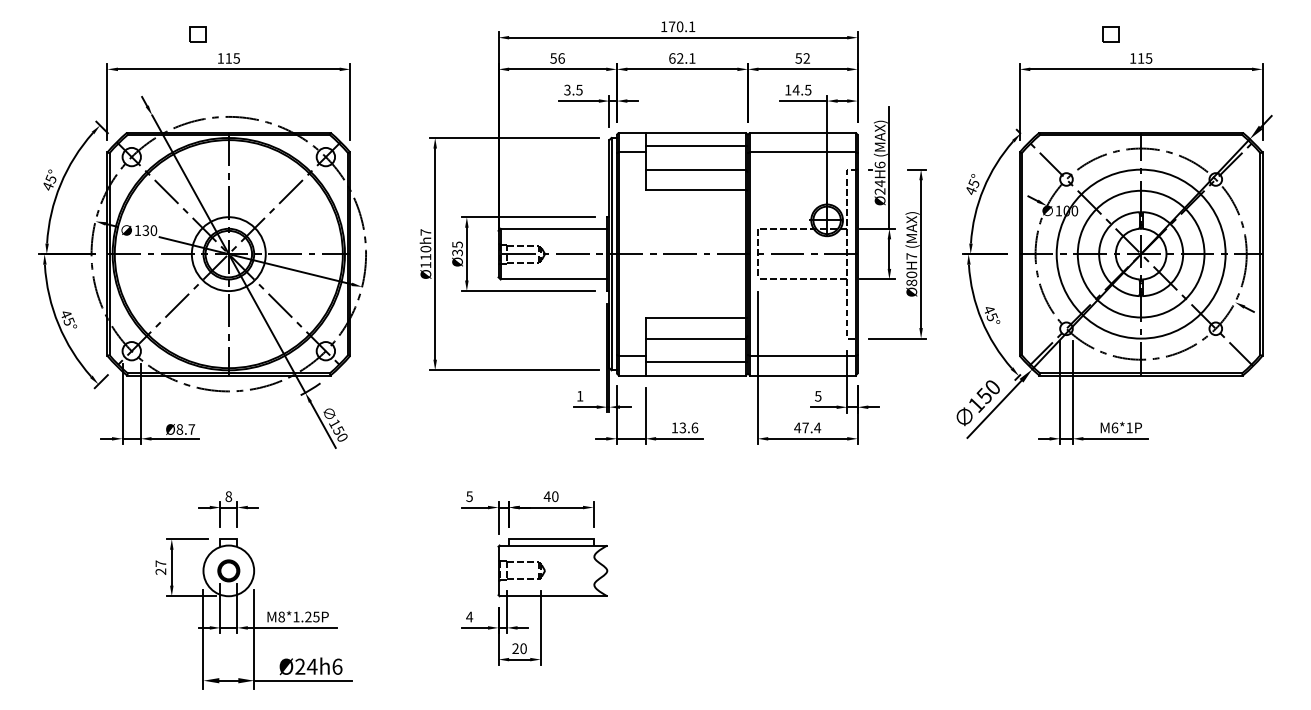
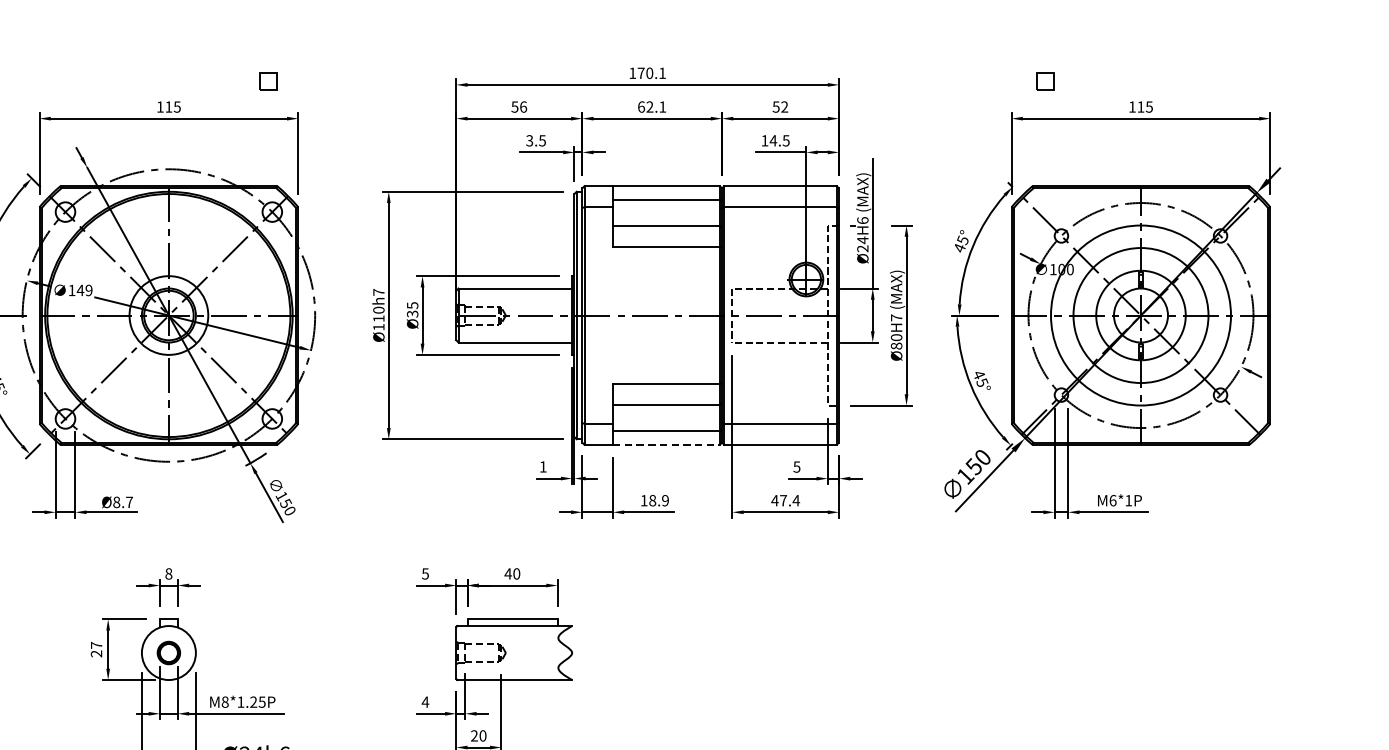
part: (197, 34) -> (267, 81), moved
part: (1110, 34) -> (1045, 81), moved
text: (149, 230) -> (84, 290), 130 -> 149
line: (696, 375) -> (667, 444), solid -> dashed
text: (688, 427) -> (658, 500), 13.6 -> 18.9

